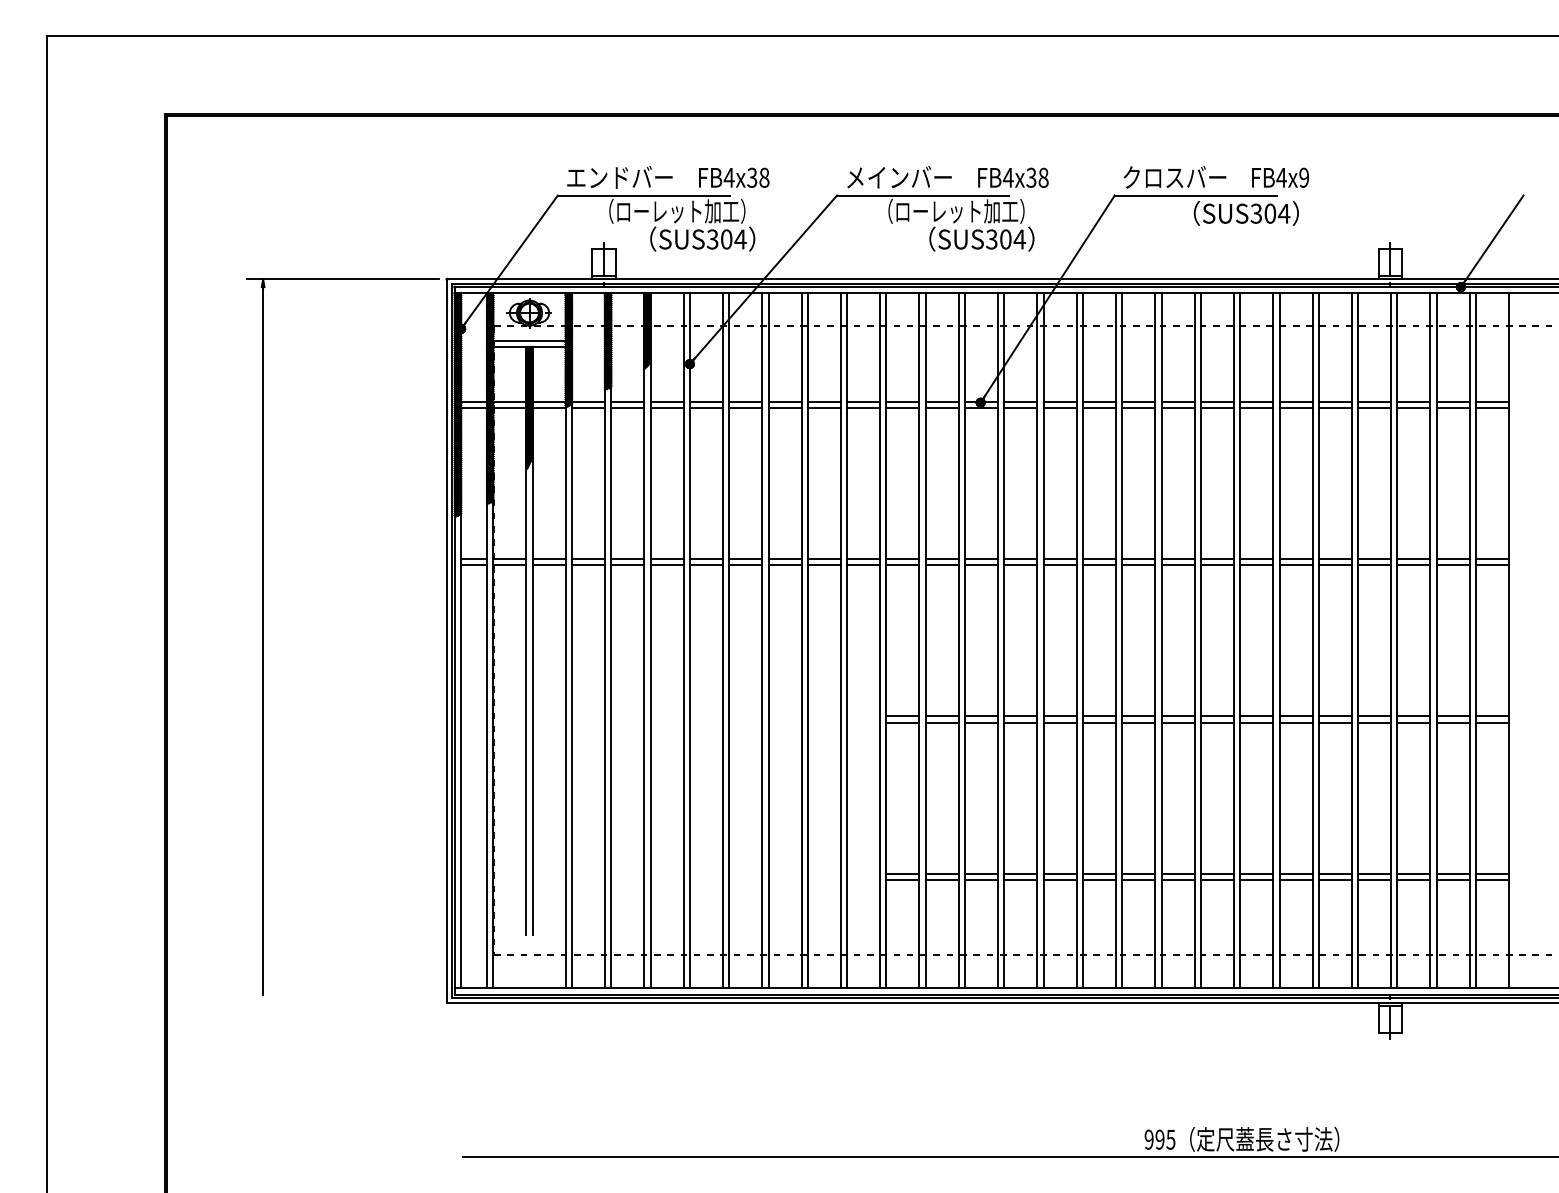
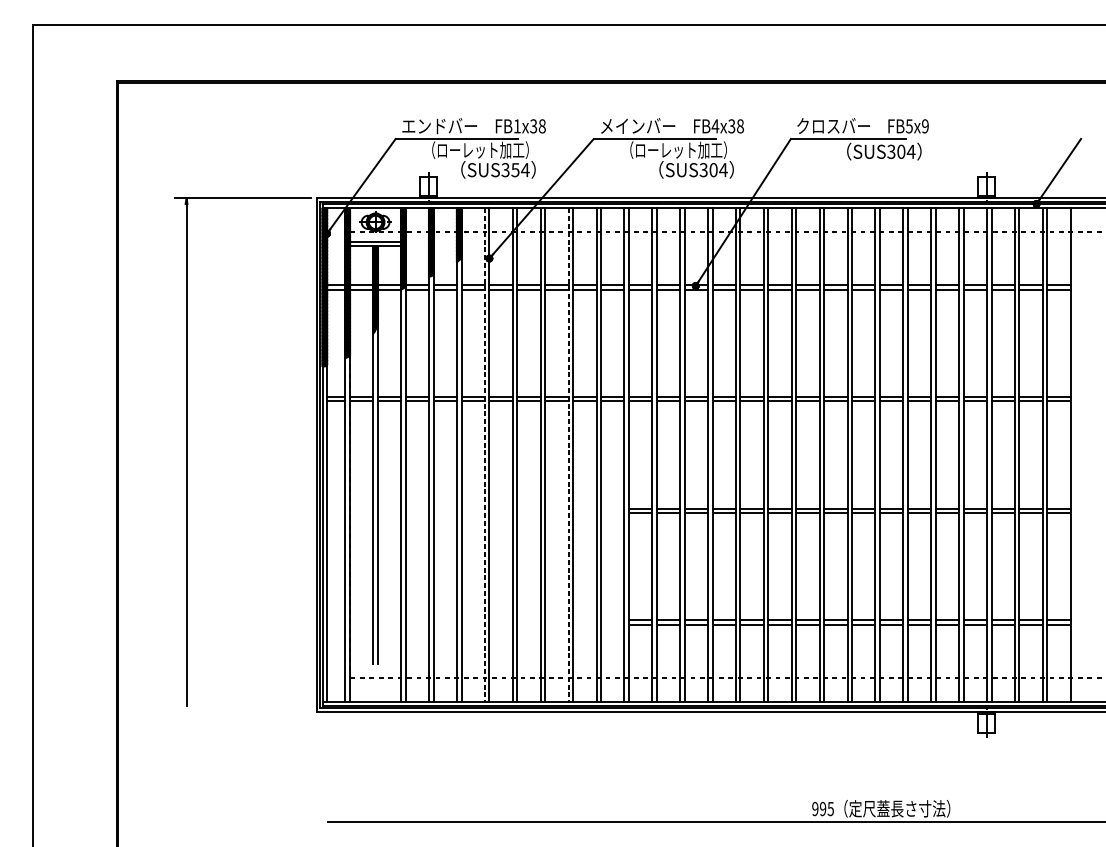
text: (728, 177) -> (516, 126), FB4x38 -> FB1x38
text: (1281, 177) -> (909, 126), FB4x9 -> FB5x9
text: (726, 239) -> (515, 170), SUS304 -> SUS354
line: (683, 641) -> (484, 455), solid -> dashed
line: (801, 641) -> (568, 455), solid -> dashed

